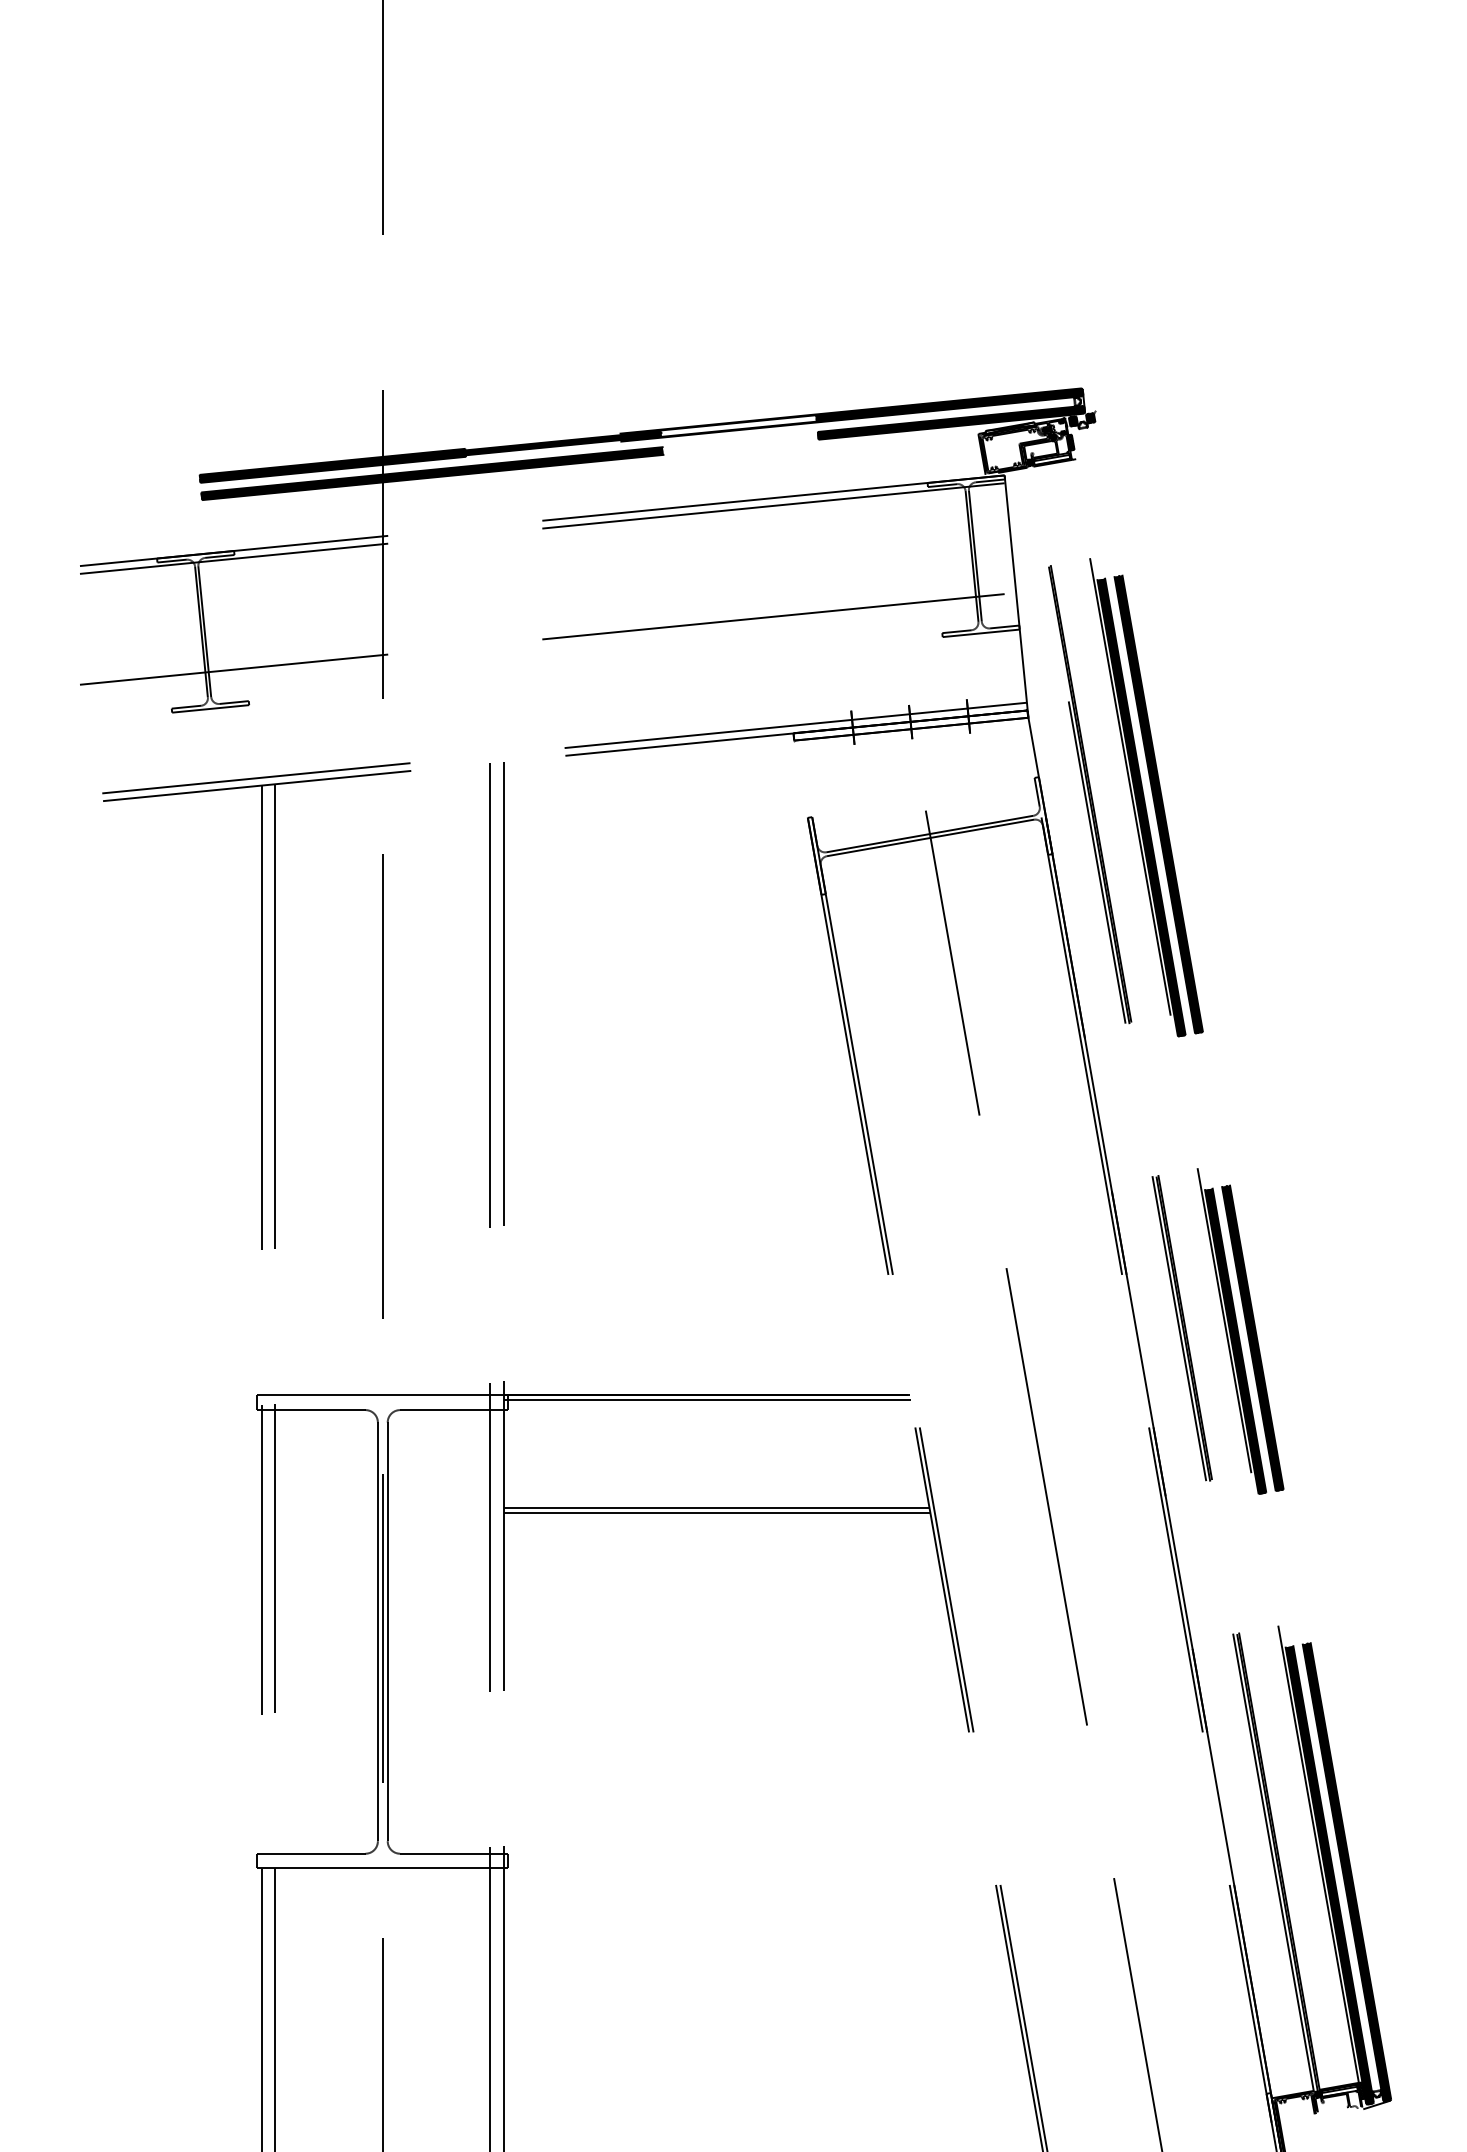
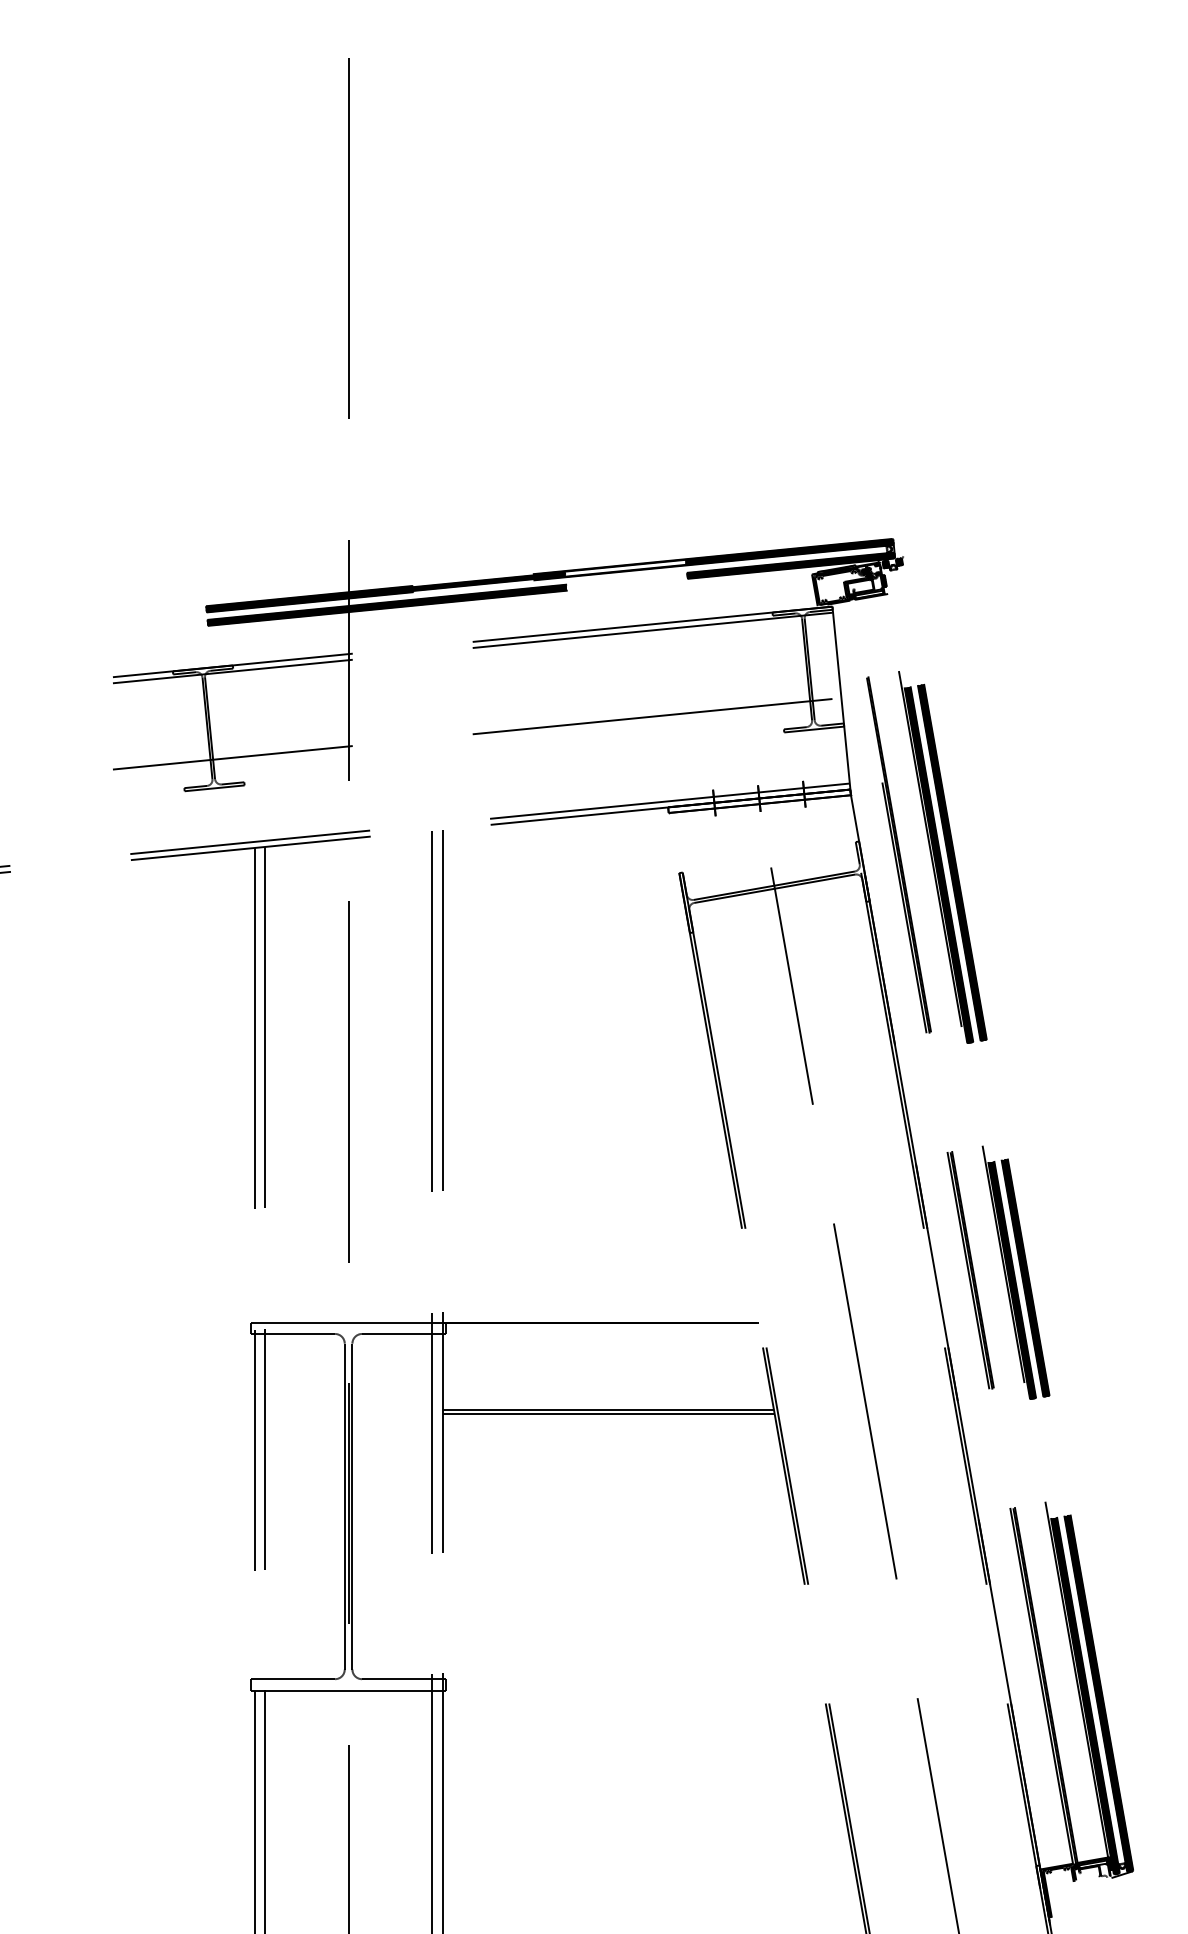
line: (706, 1400) -> (600, 1326), removed

